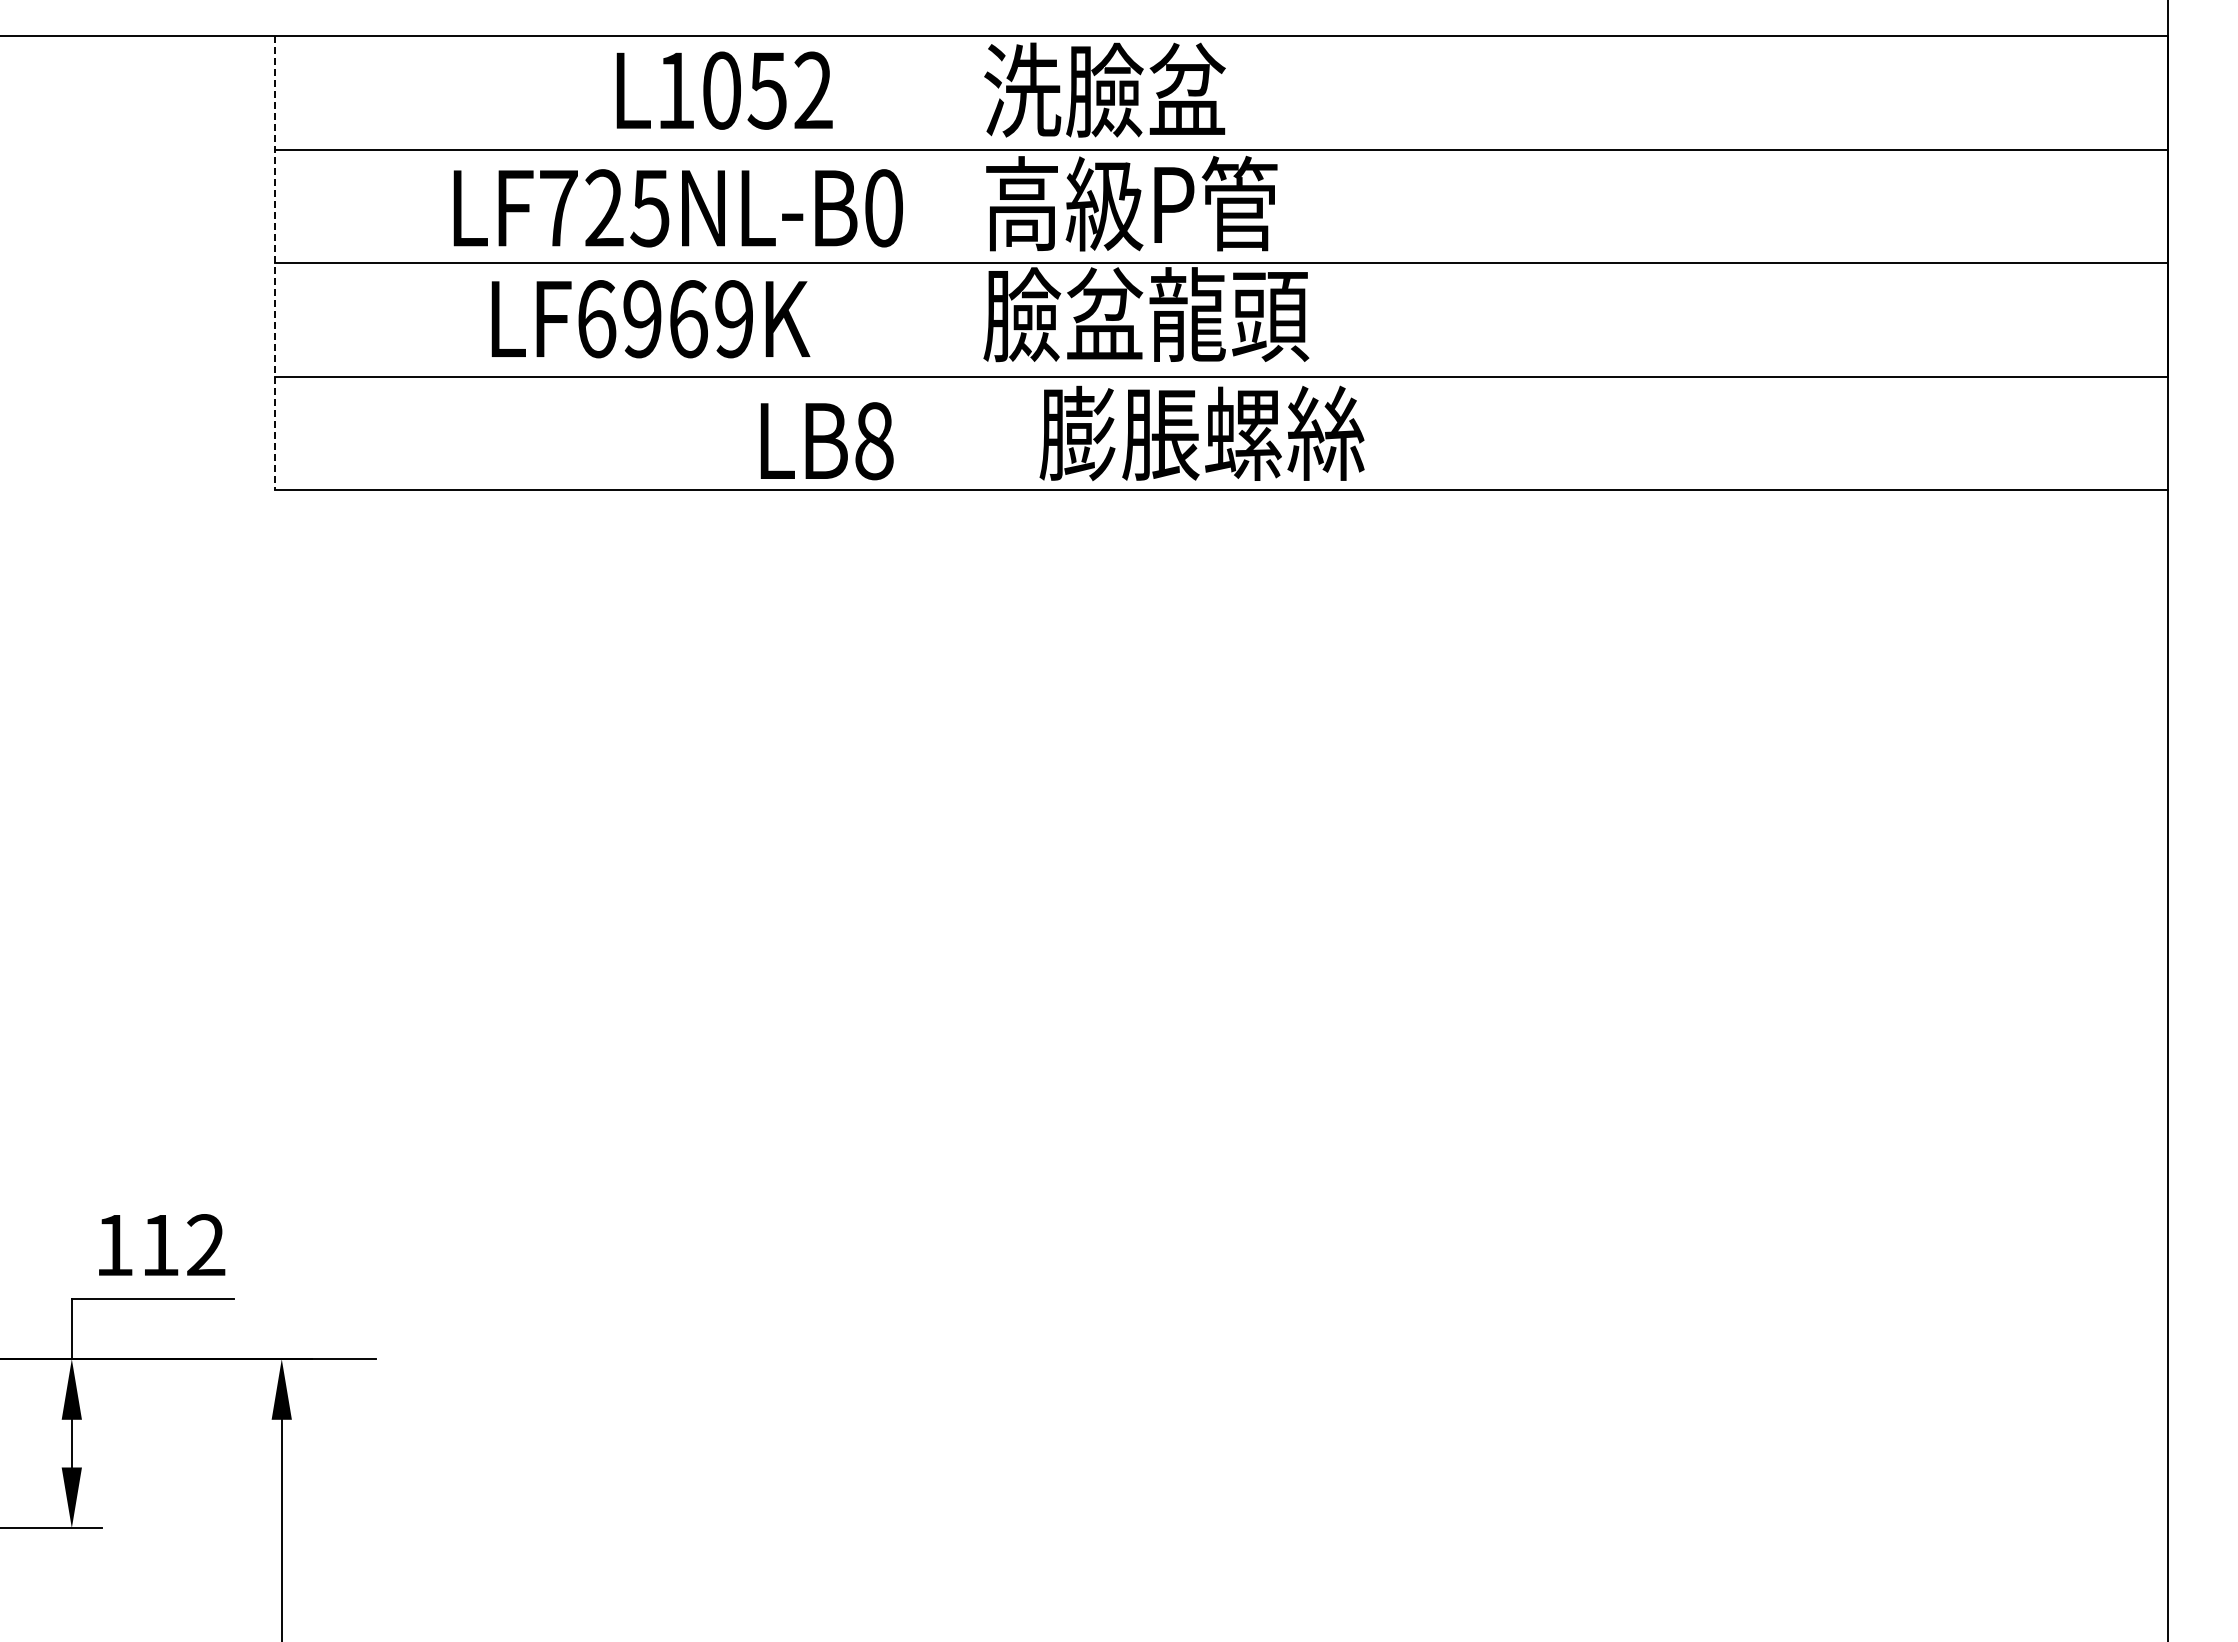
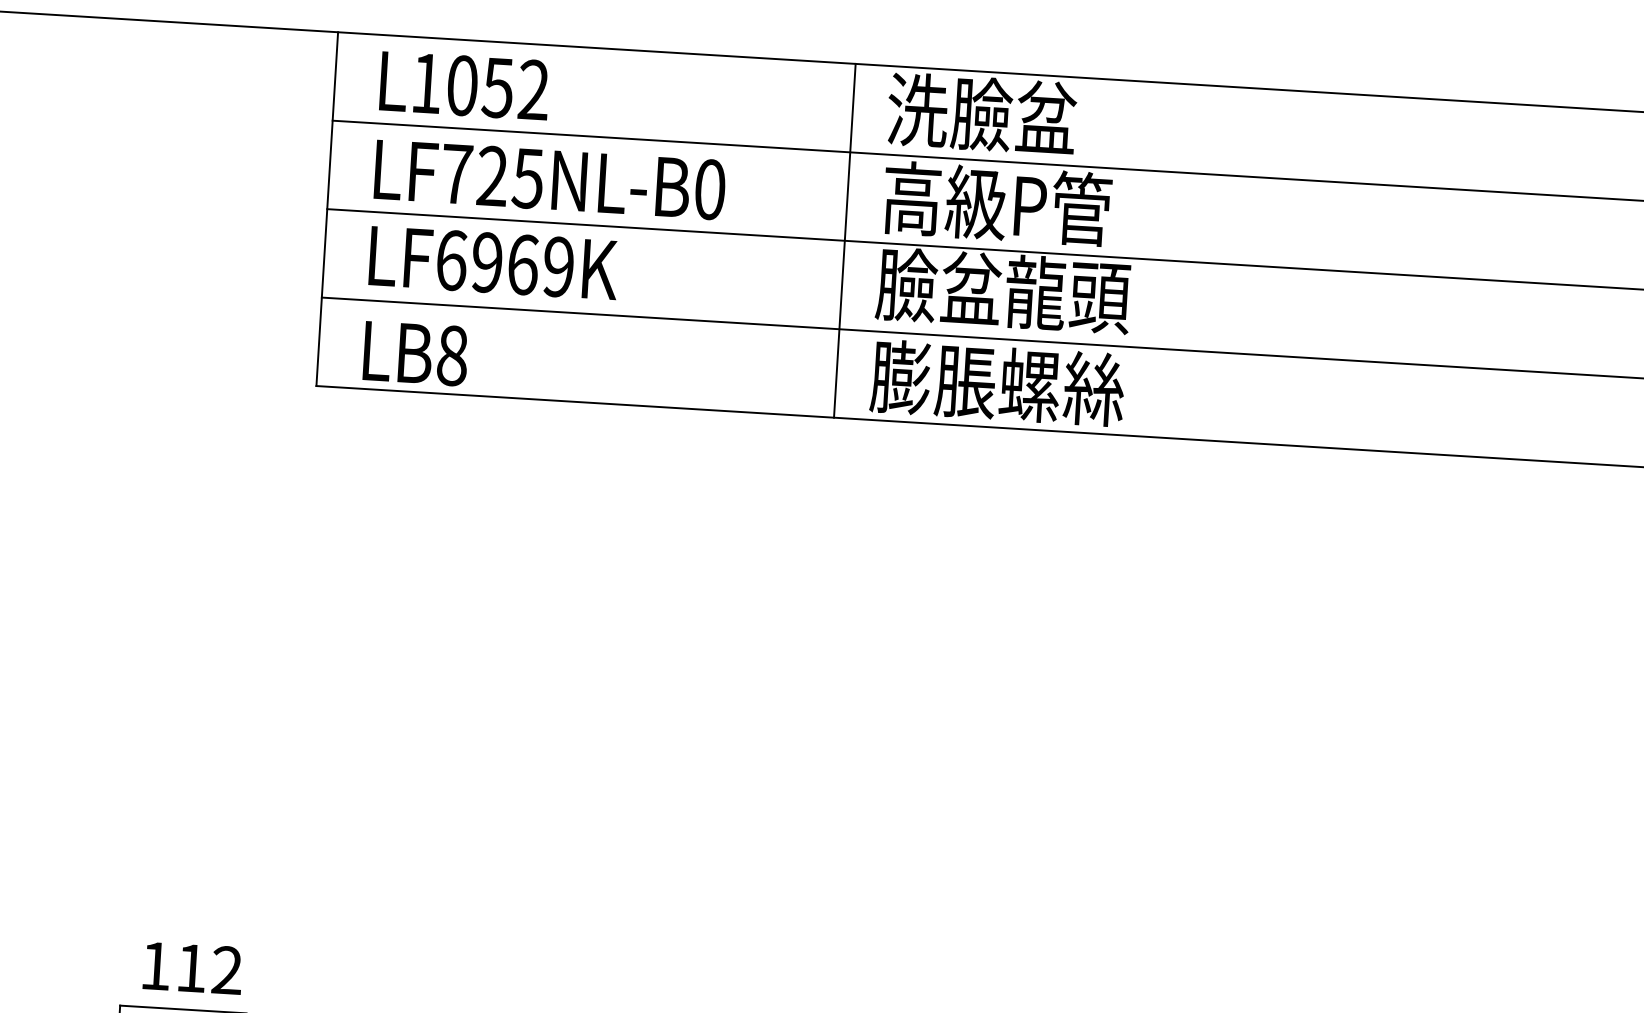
text: (724, 90) -> (464, 85), moved
text: (677, 208) -> (549, 180), moved
line: (939, 262) -> (845, 240), added
line: (274, 263) -> (327, 209), dashed -> solid
text: (650, 319) -> (493, 263), moved
text: (1201, 433) -> (997, 383), moved
text: (826, 441) -> (415, 353), moved

